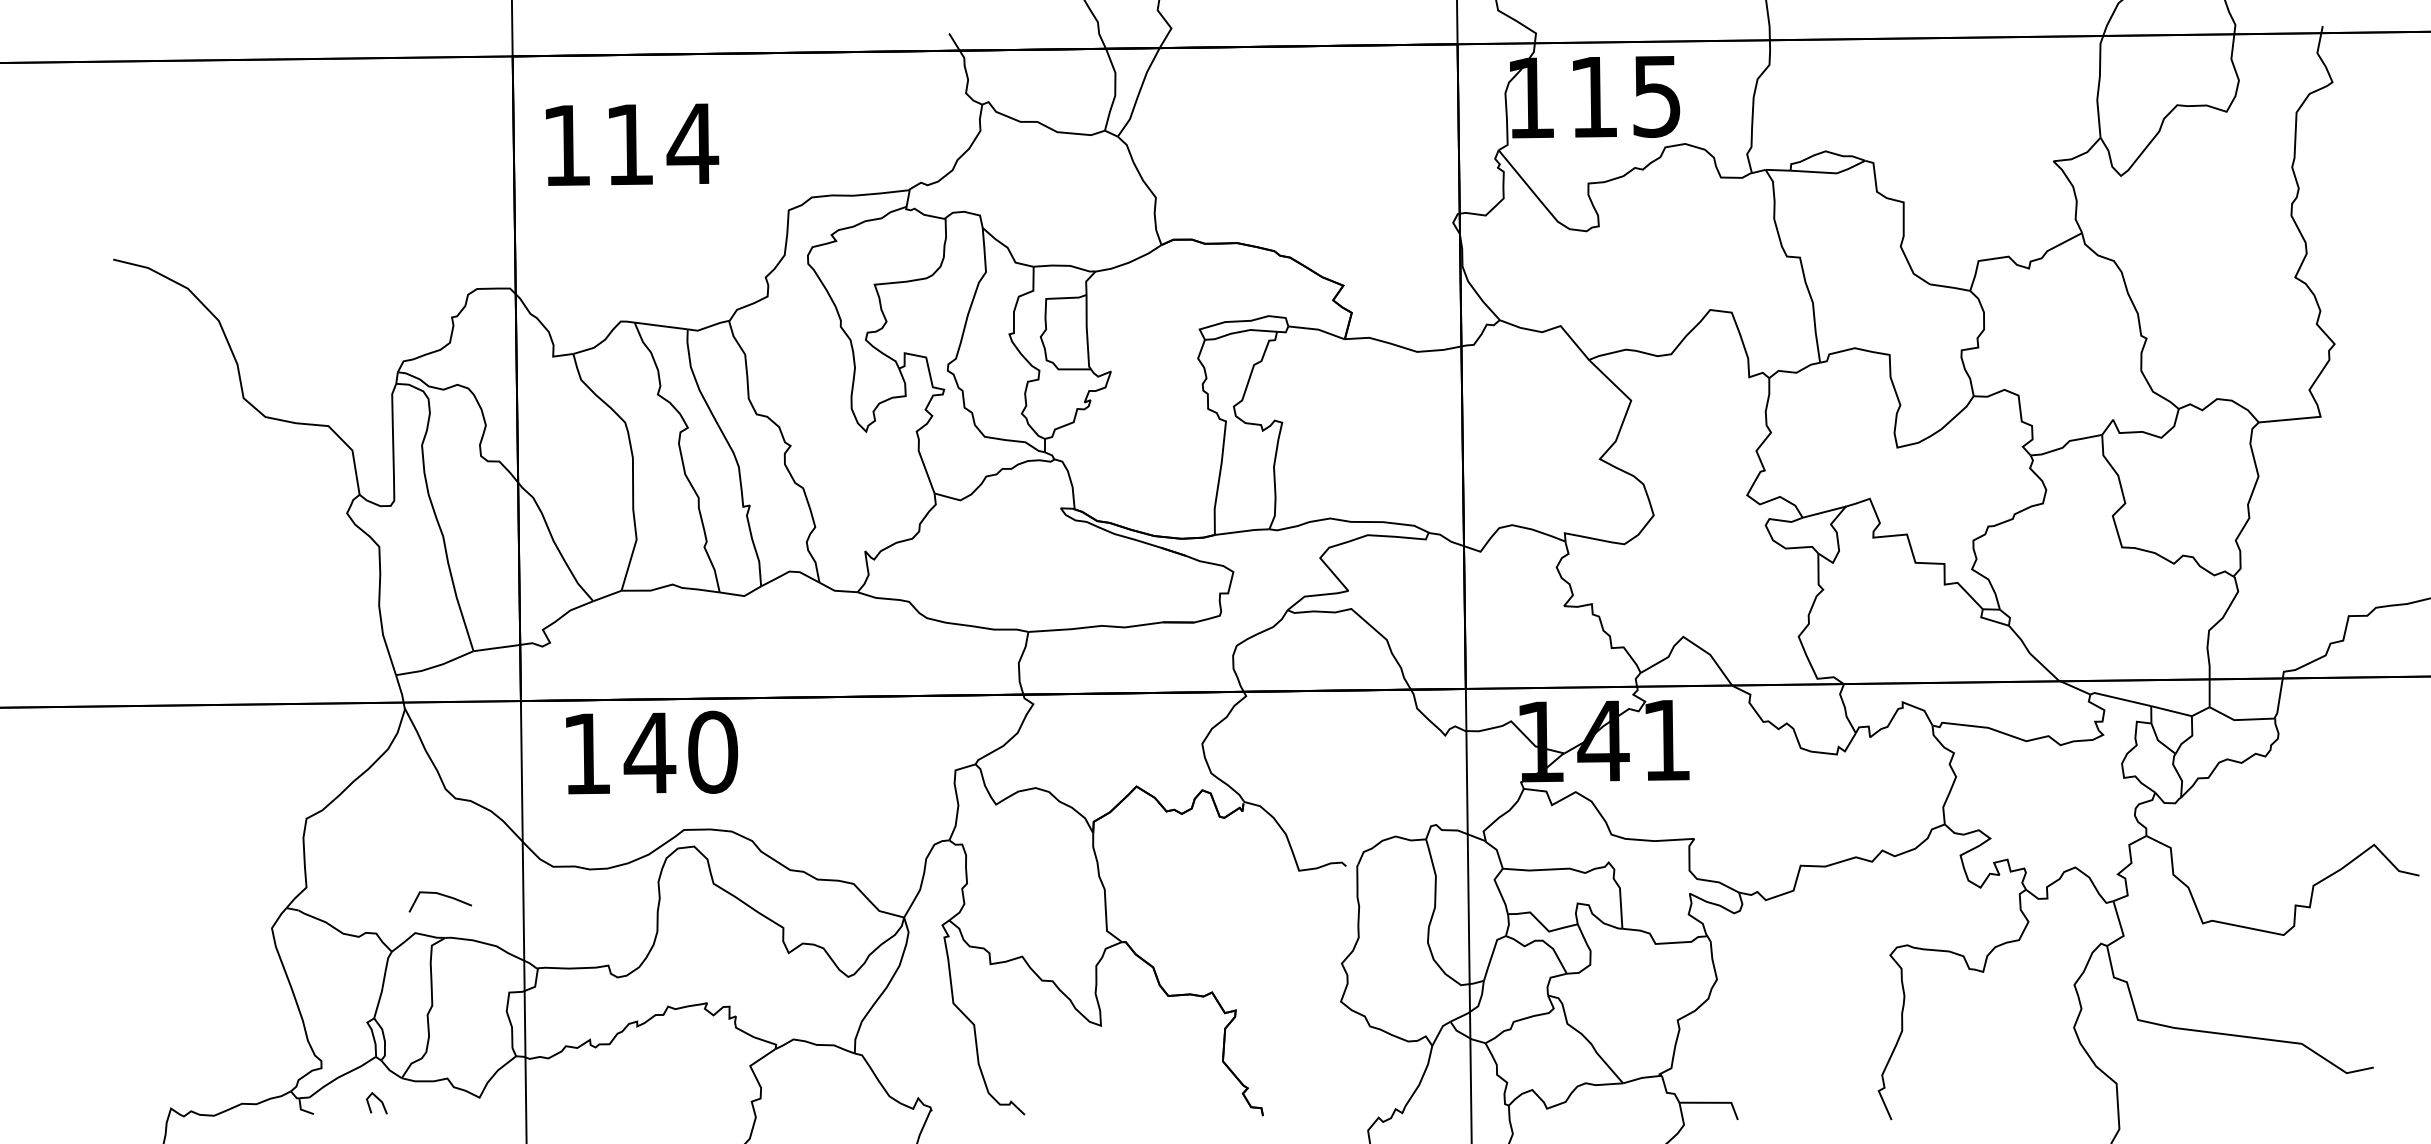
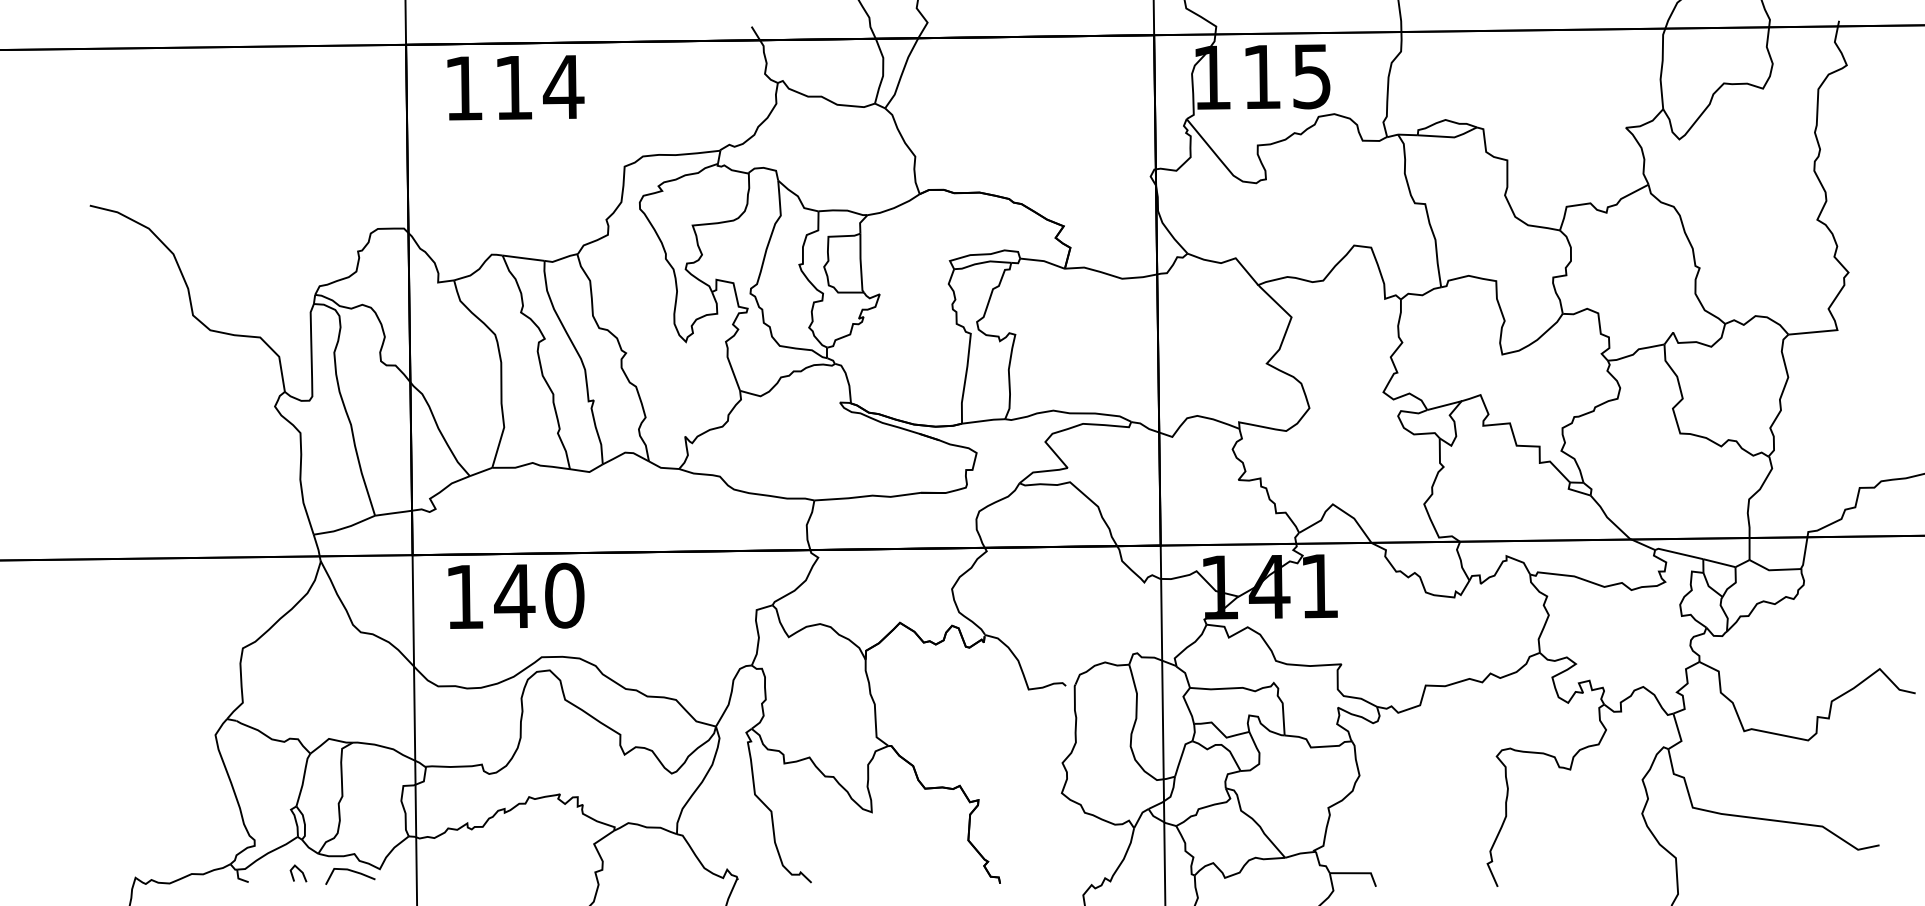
text: (632, 144) -> (515, 87), moved
line: (440, 895) -> (350, 871), moved

